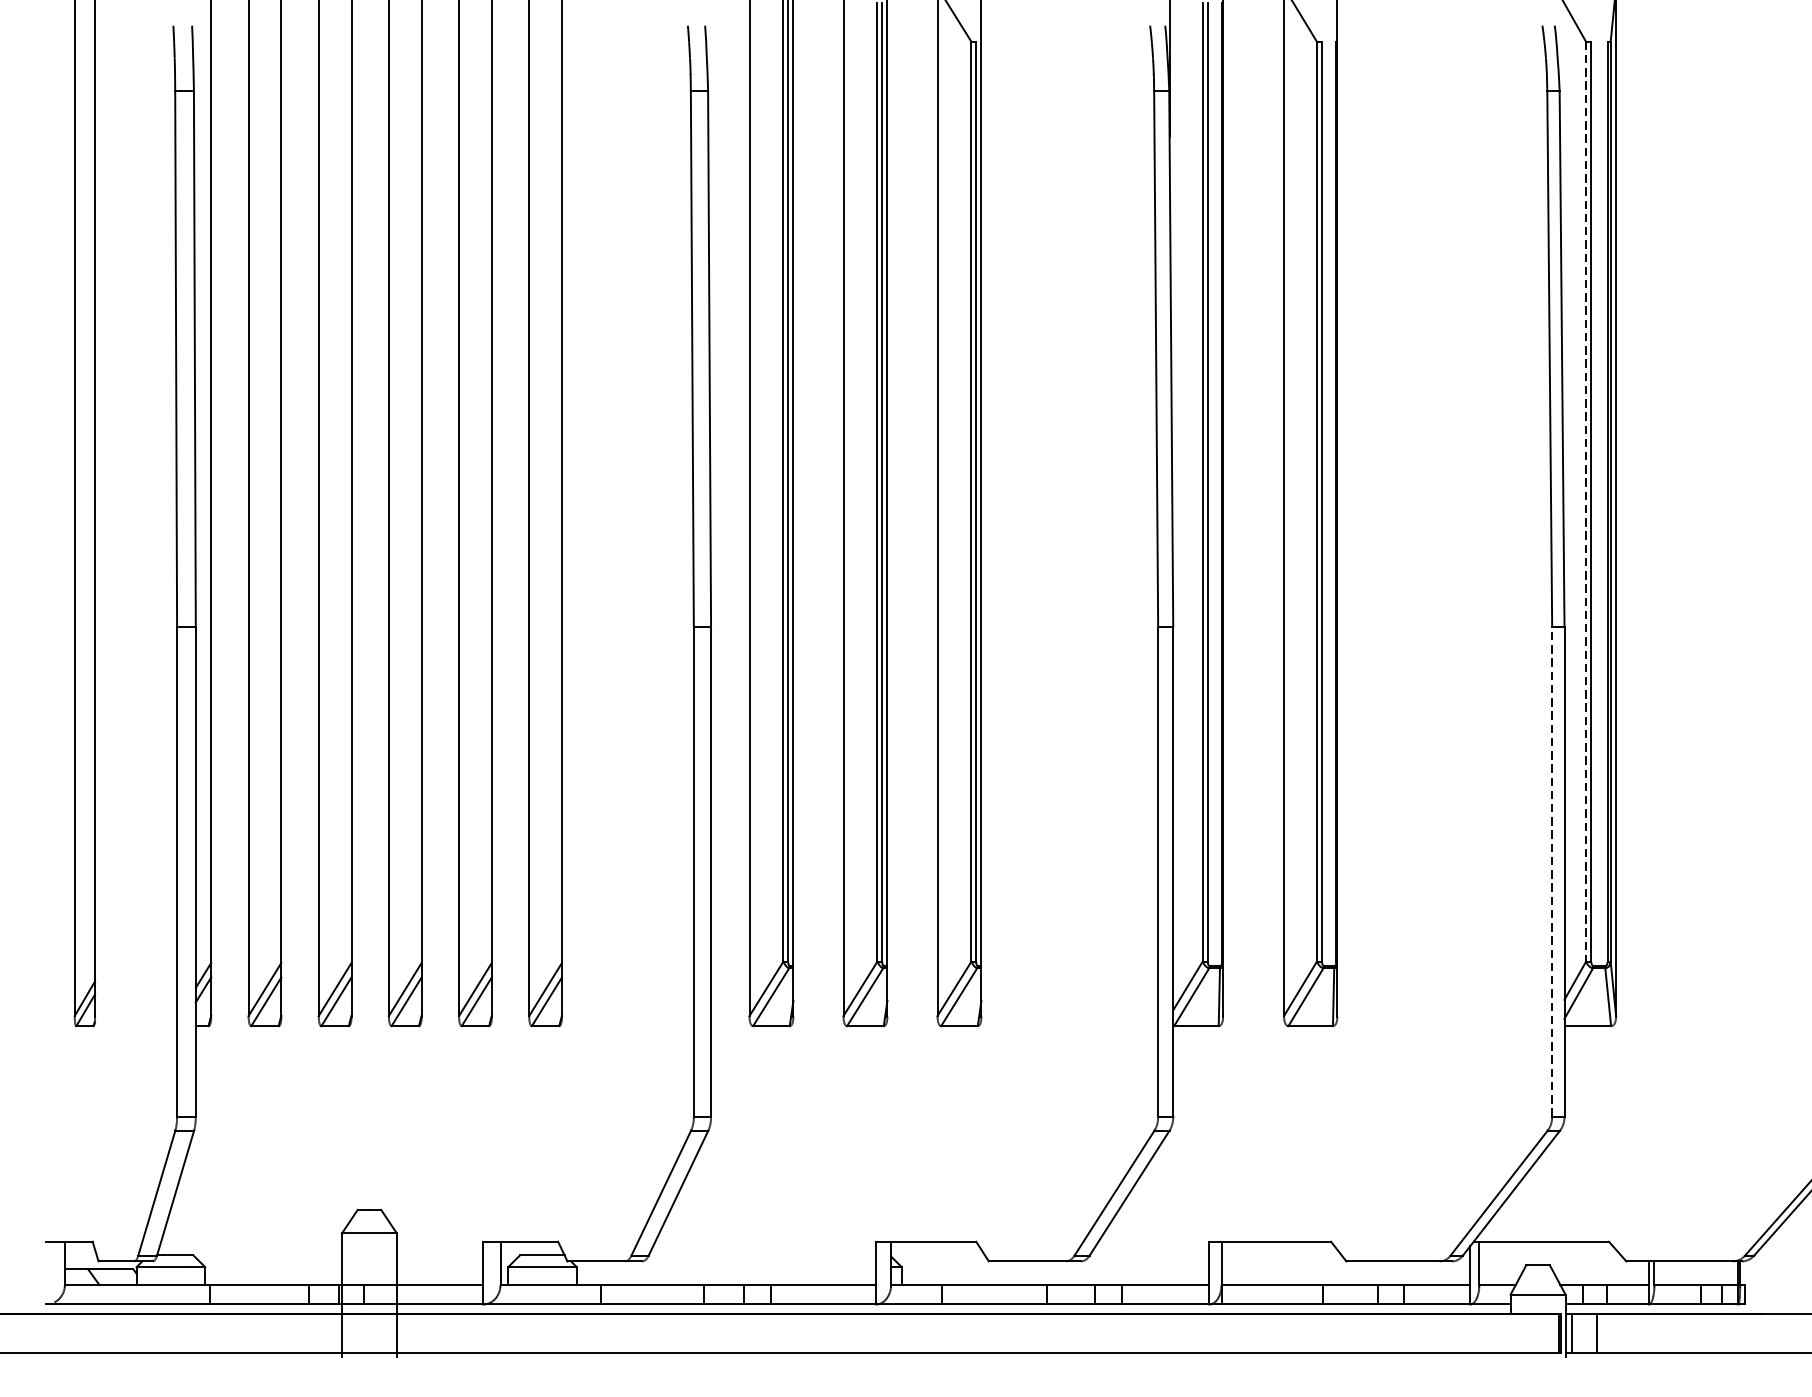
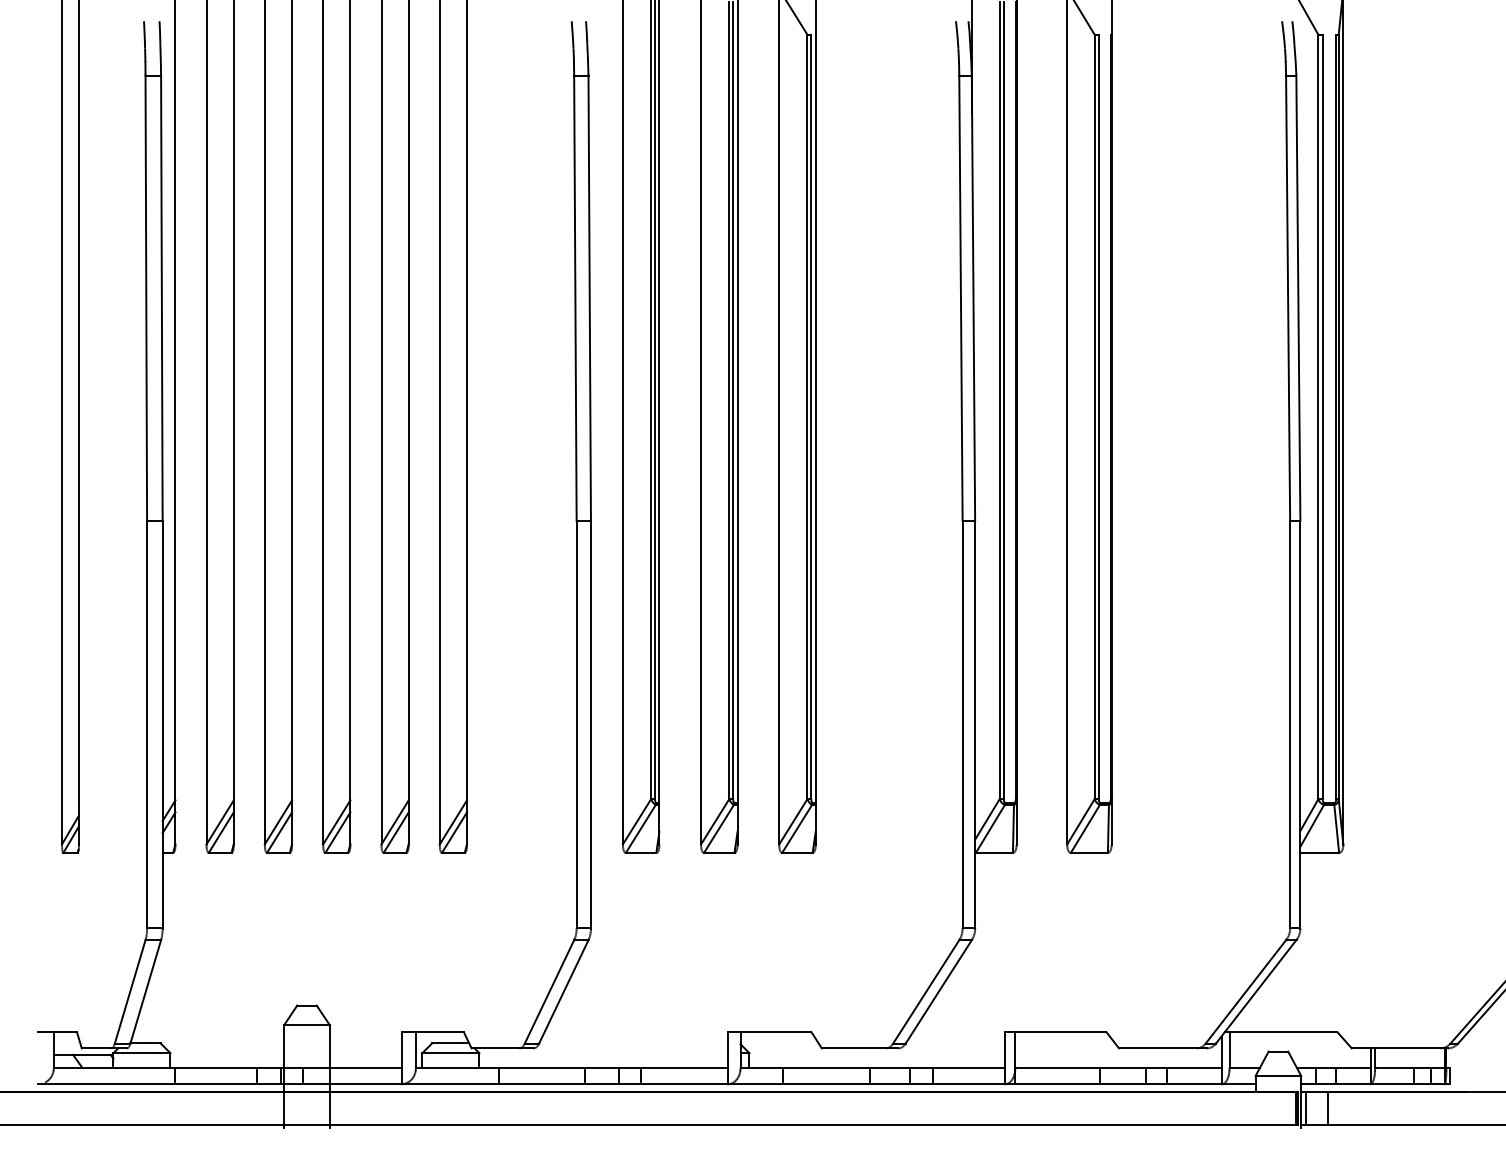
line: (1586, 502) -> (1318, 417), dashed -> solid
line: (1552, 871) -> (1290, 724), dashed -> solid

